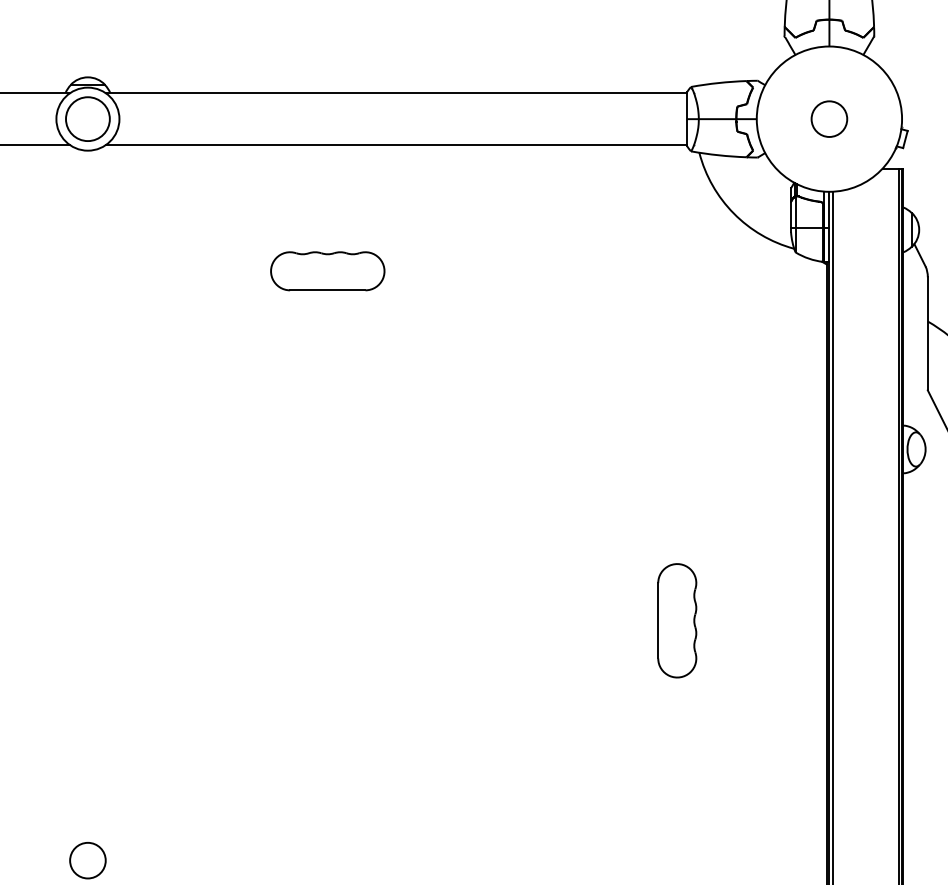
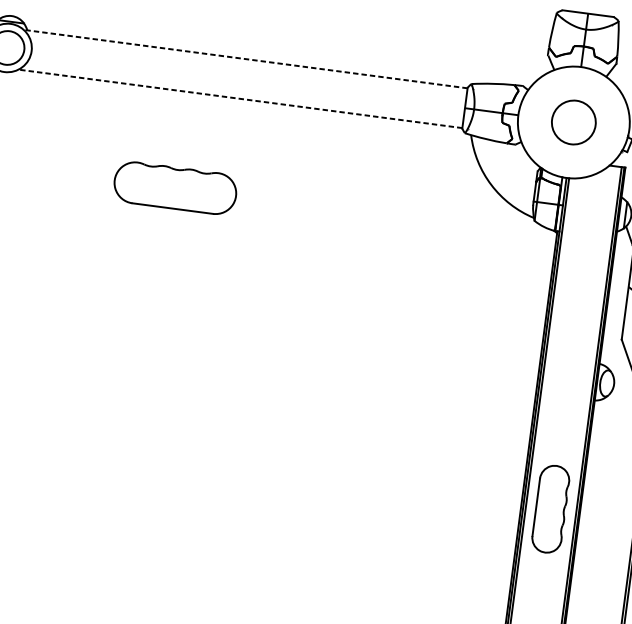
line: (396, 93) -> (245, 59), solid -> dashed
circle: (829, 118) -> (573, 122), size x1.6
line: (396, 145) -> (240, 99), solid -> dashed
part: (327, 271) -> (175, 188), size x1.4
part: (677, 620) -> (551, 509), moved

